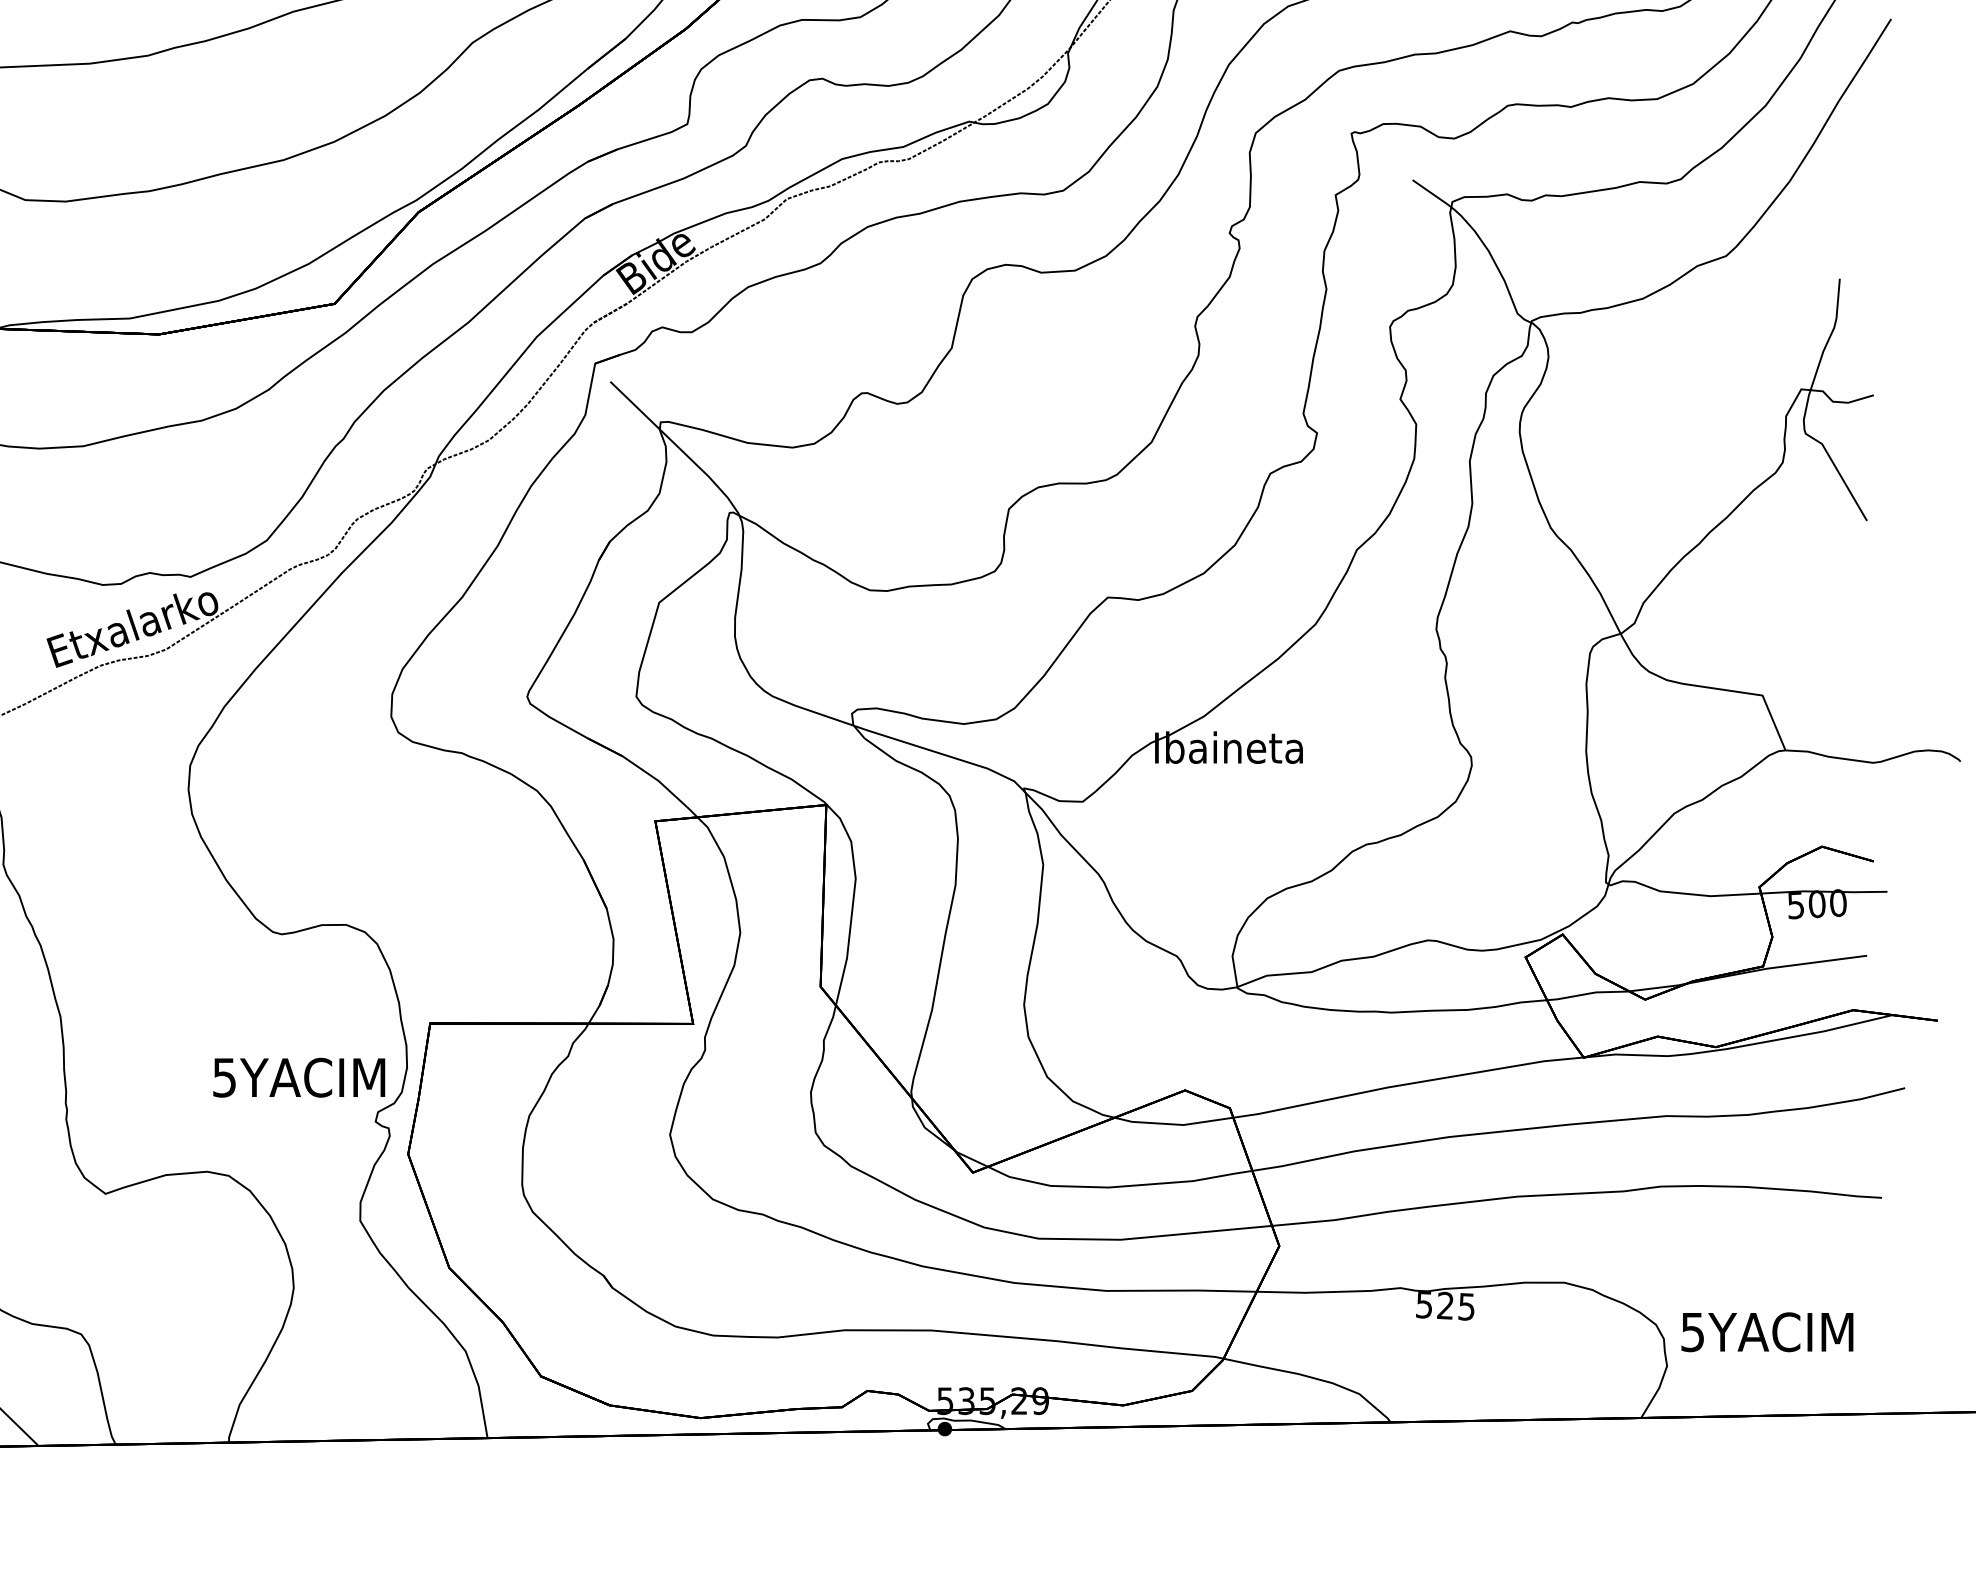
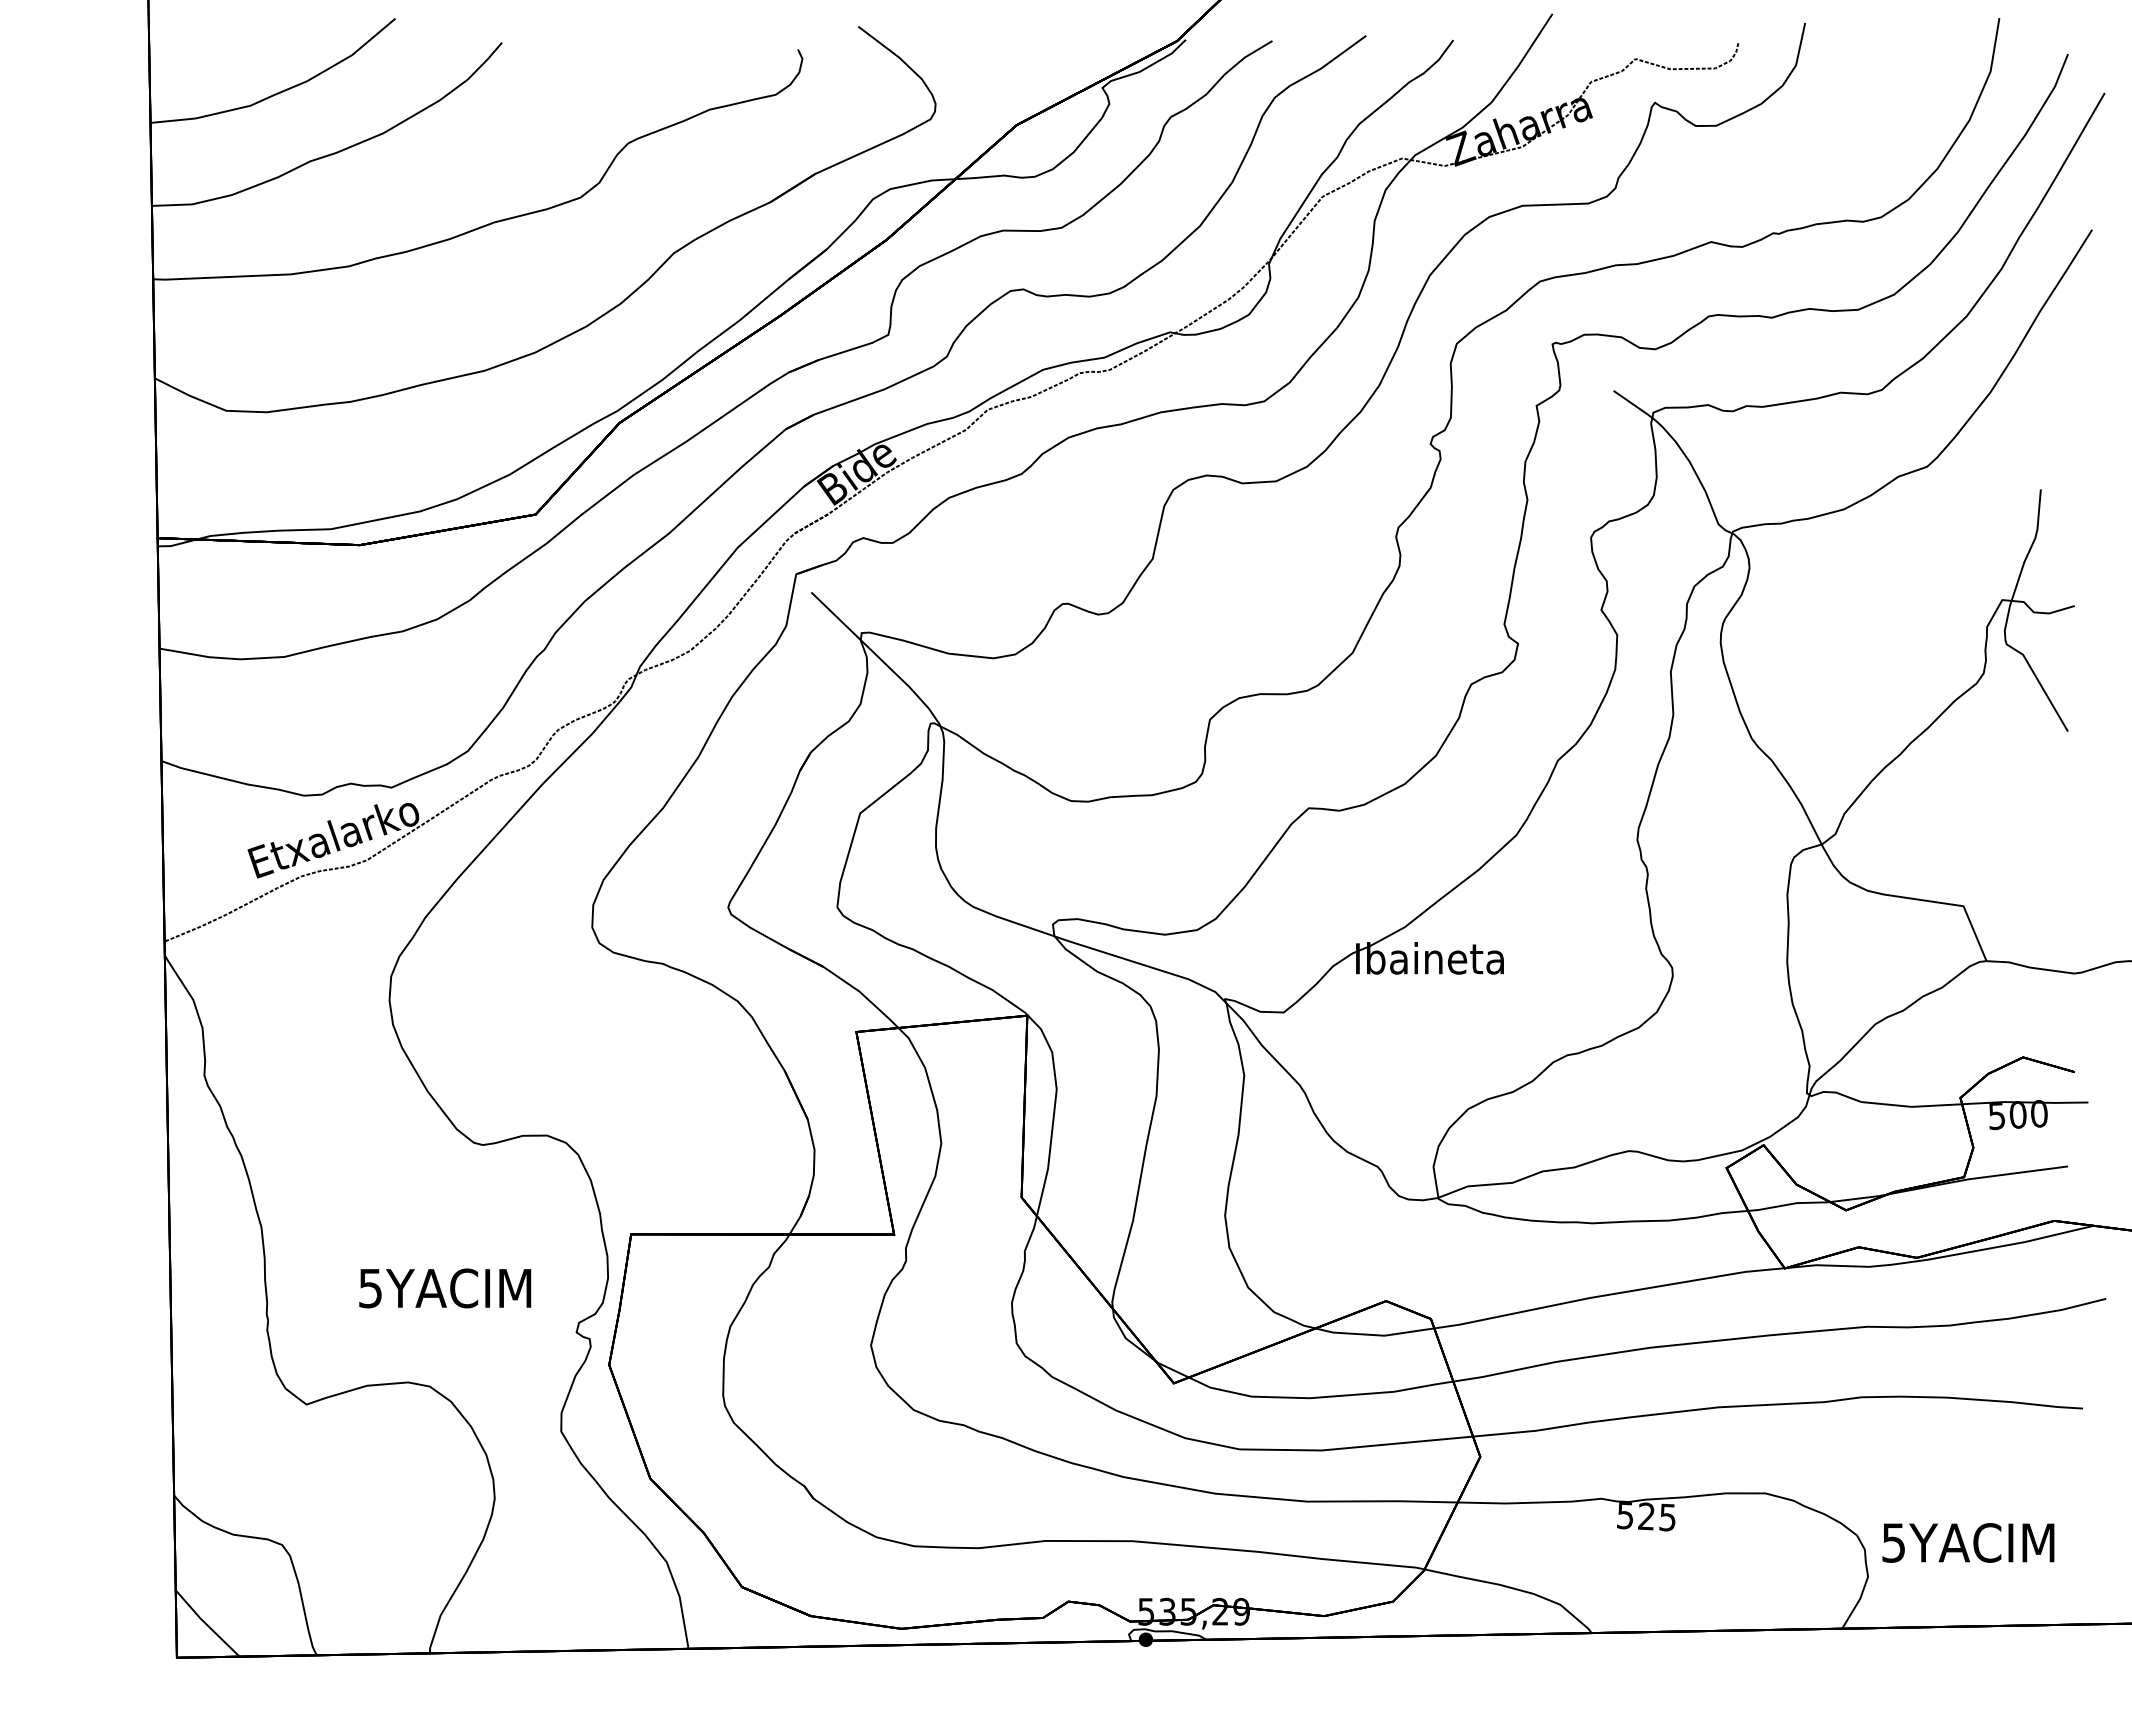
text: (299, 1077) -> (445, 1288), moved

